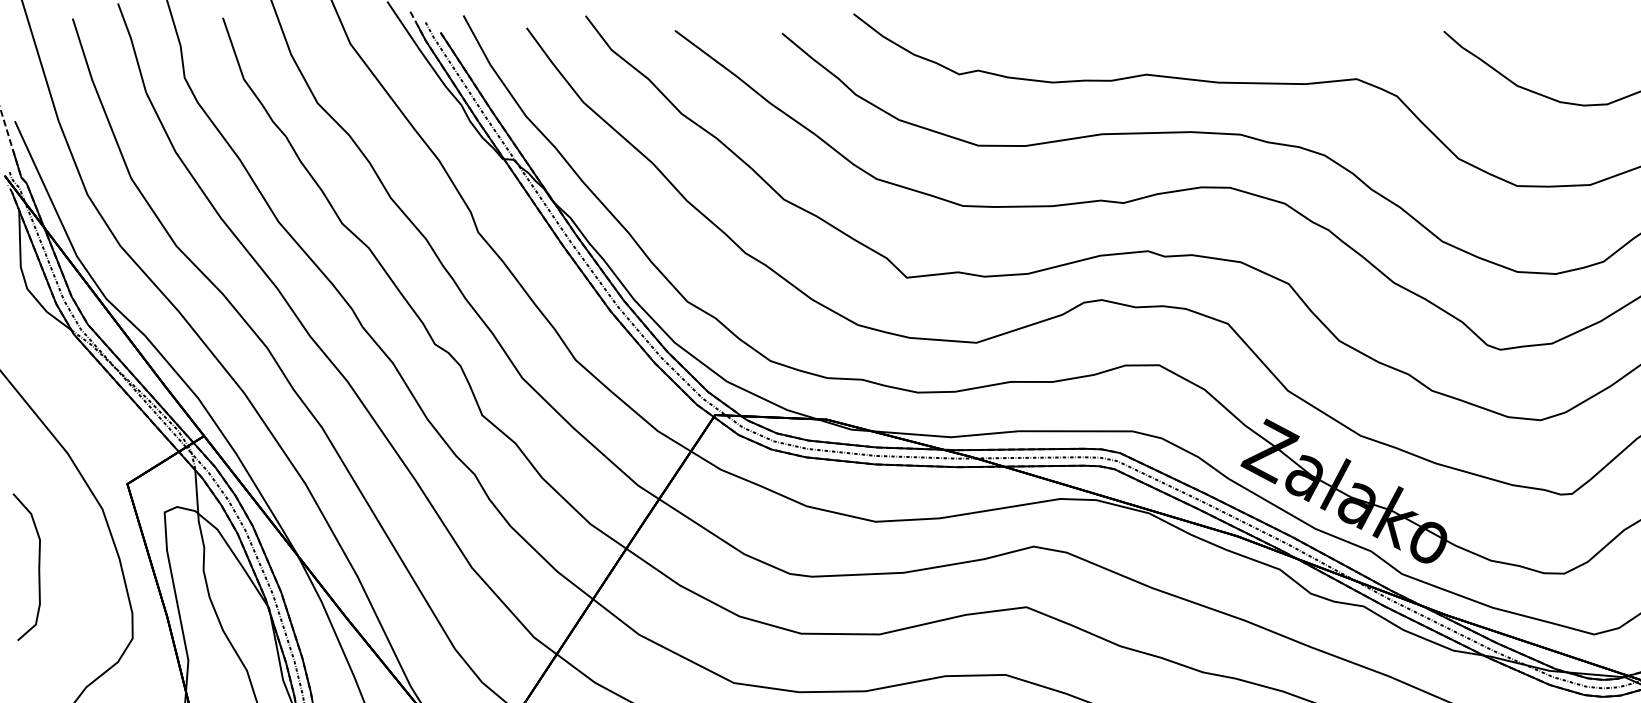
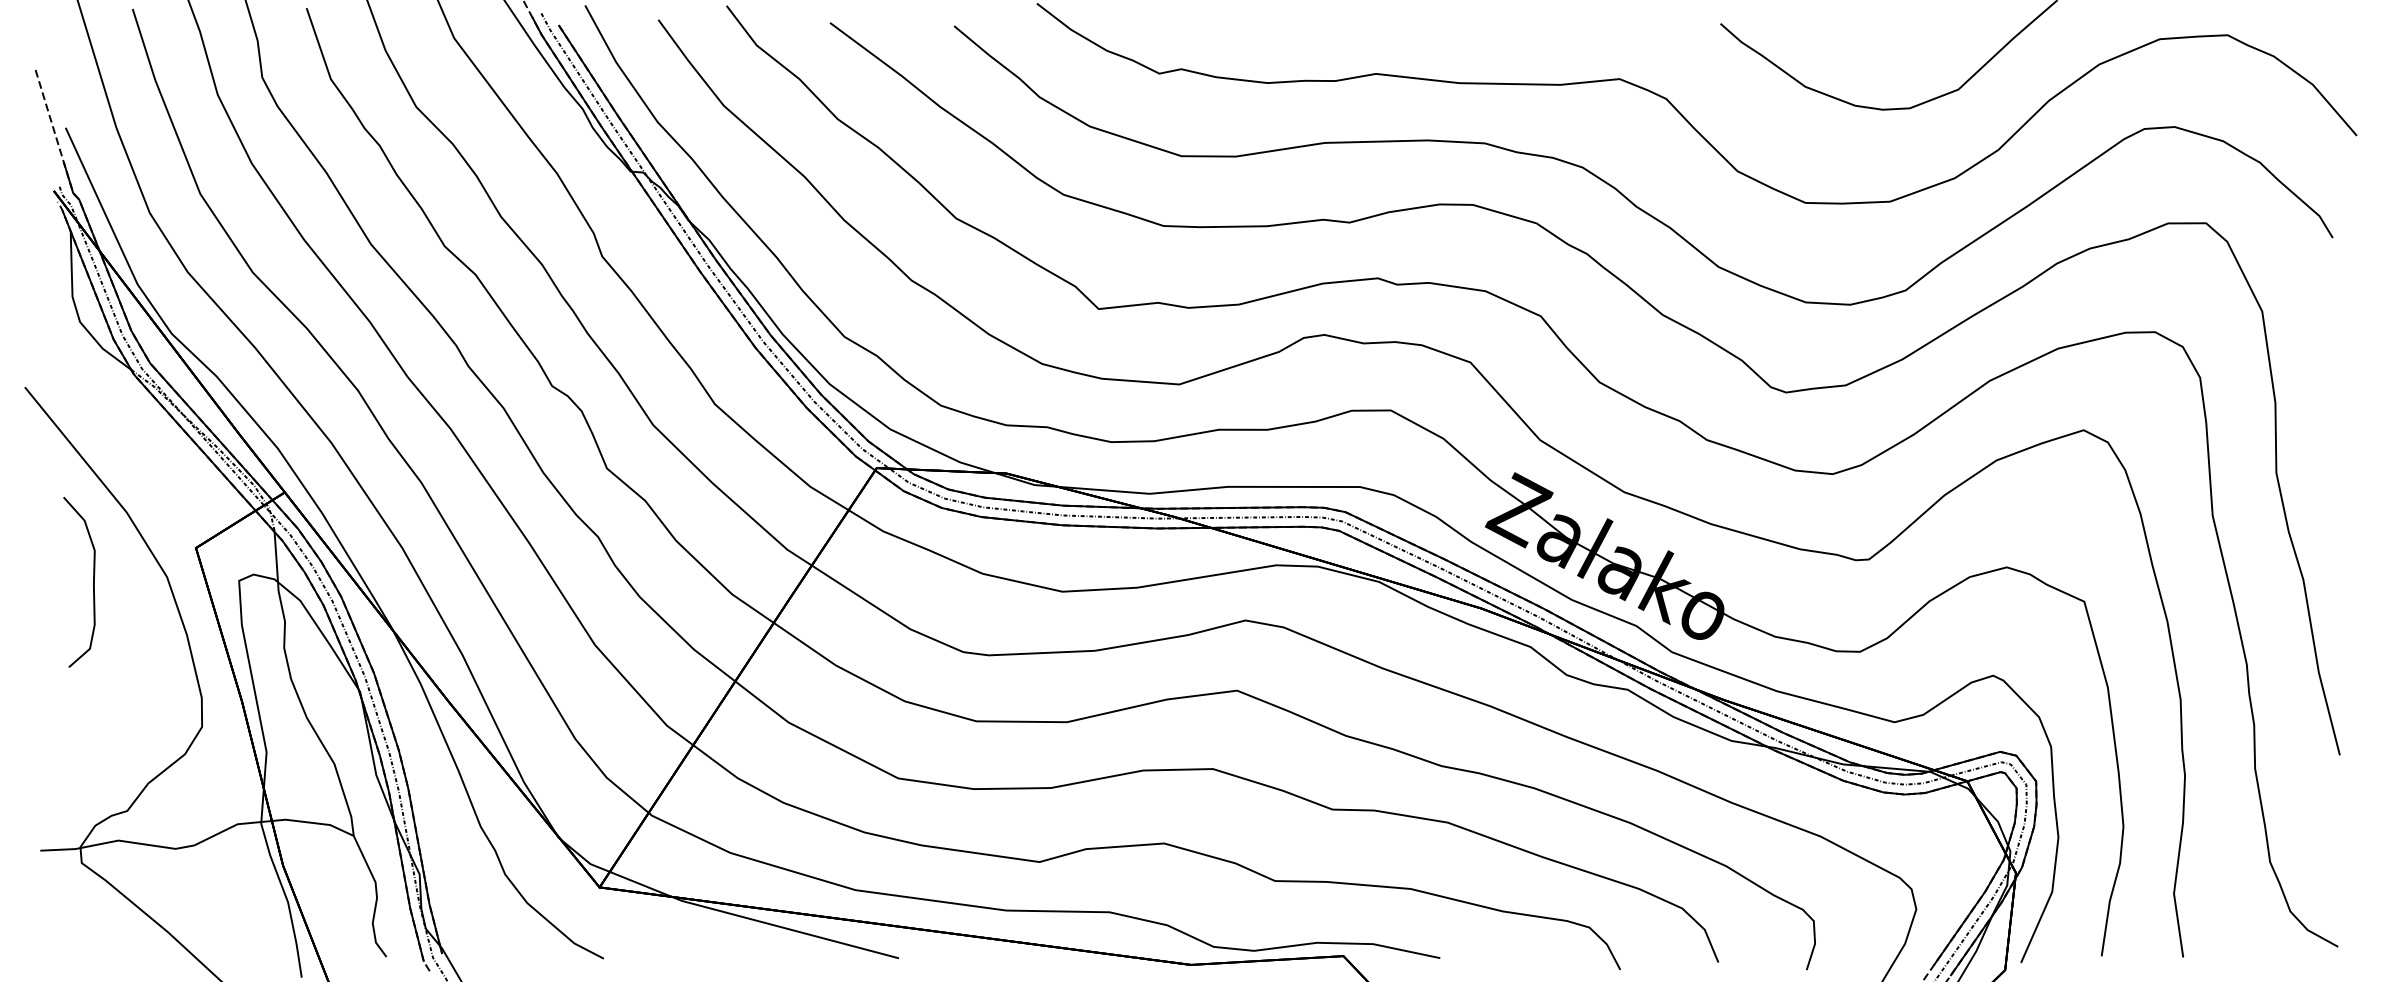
curve: (38, 566) -> (93, 581), moved

